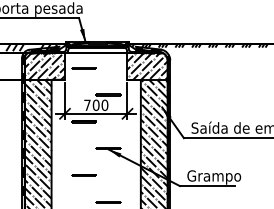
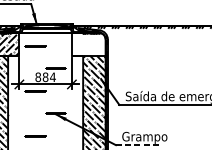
hatch: (147, 65) -> (88, 43), removed
text: (96, 105) -> (45, 77), 700 -> 884
line: (207, 186) -> (139, 145), solid -> dashed

